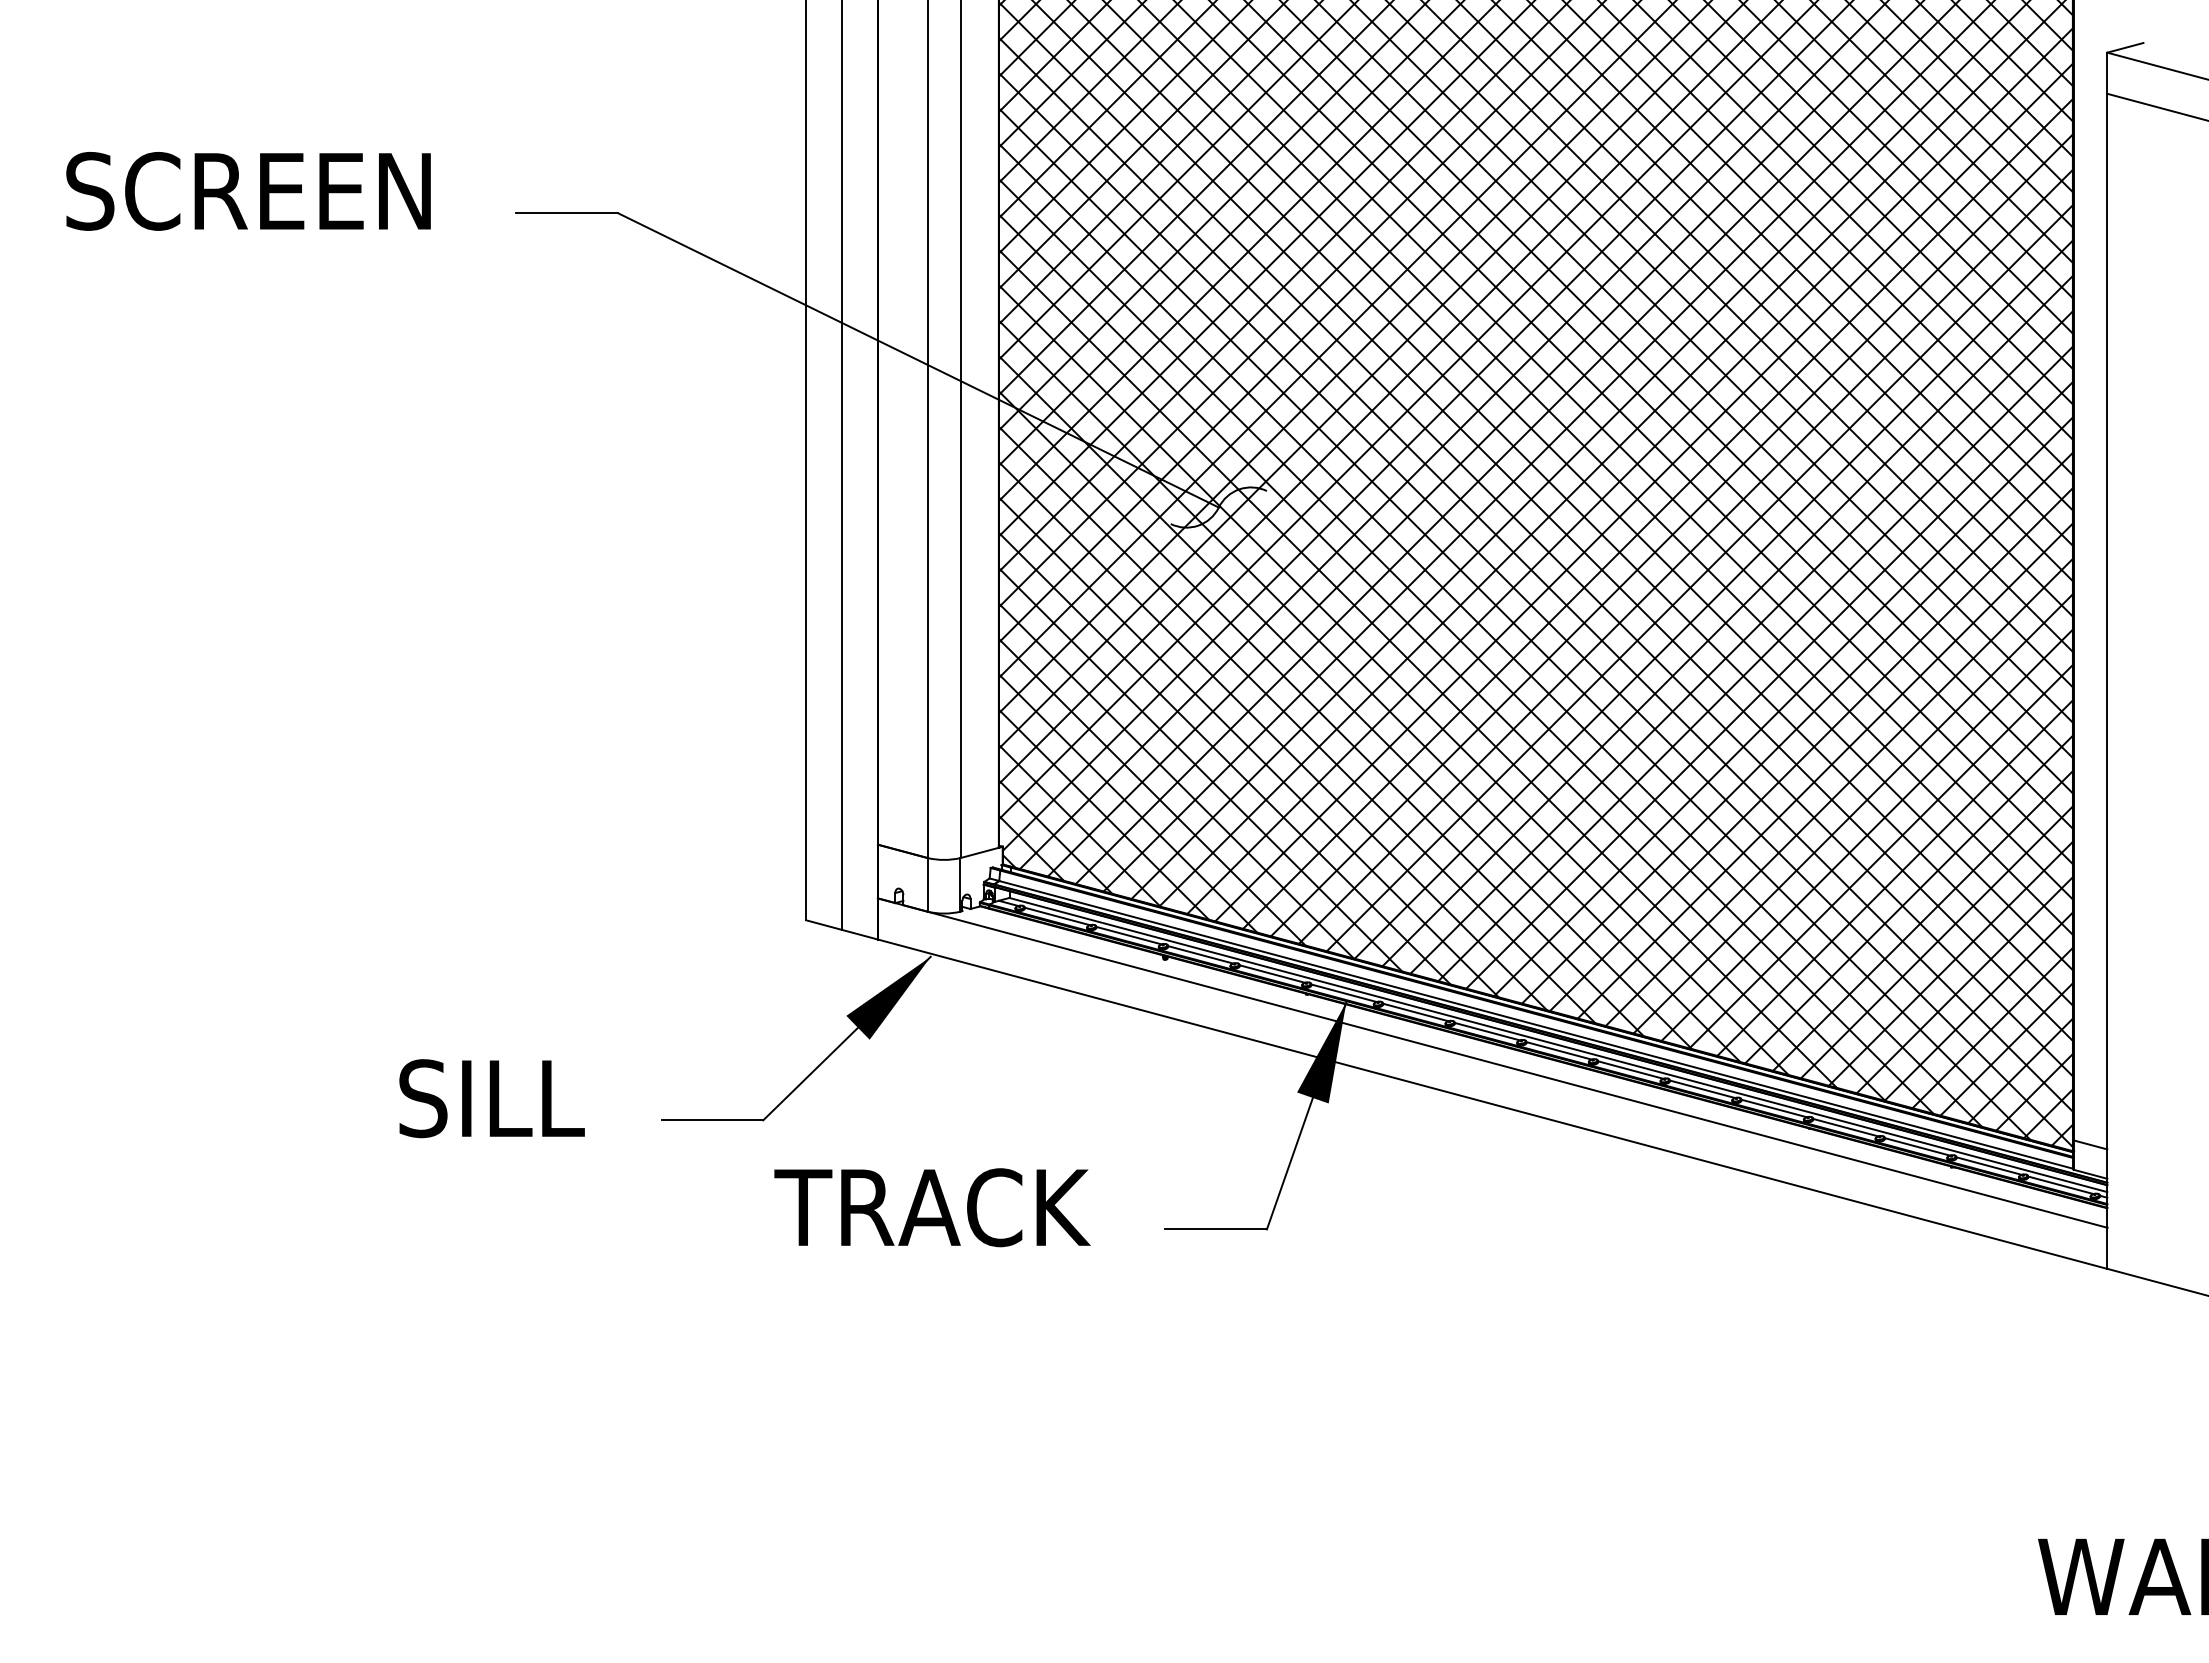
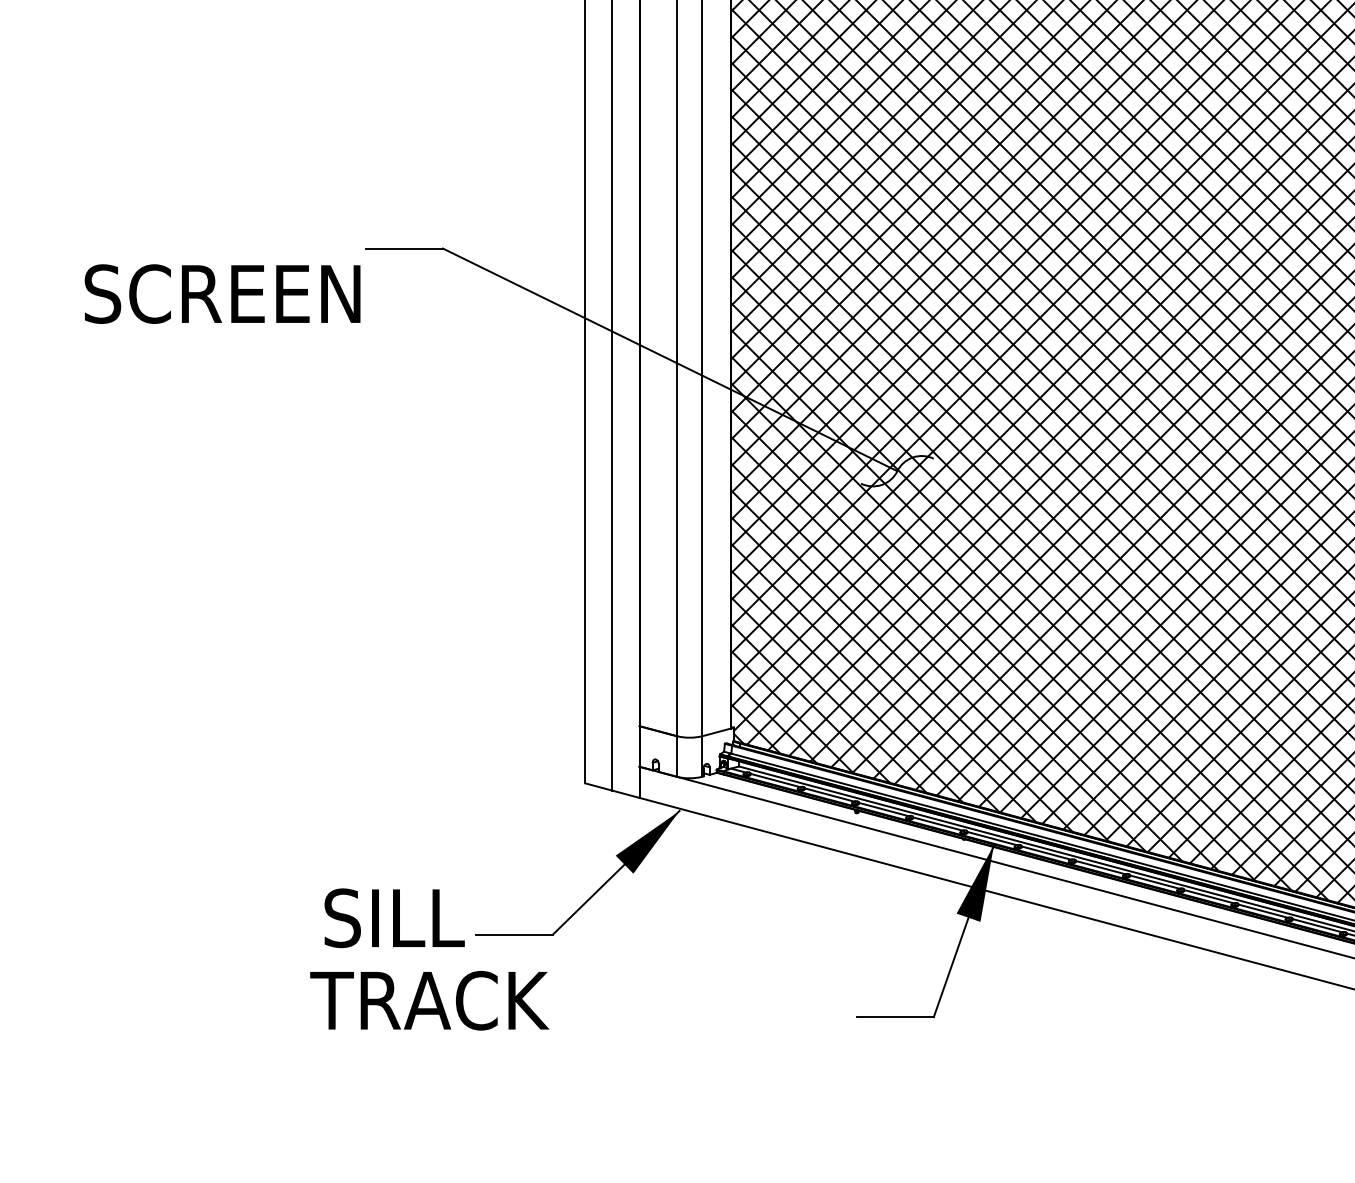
text: (248, 191) -> (222, 294), moved
text: (491, 1098) -> (394, 918), moved
text: (932, 1207) -> (429, 1000), moved

